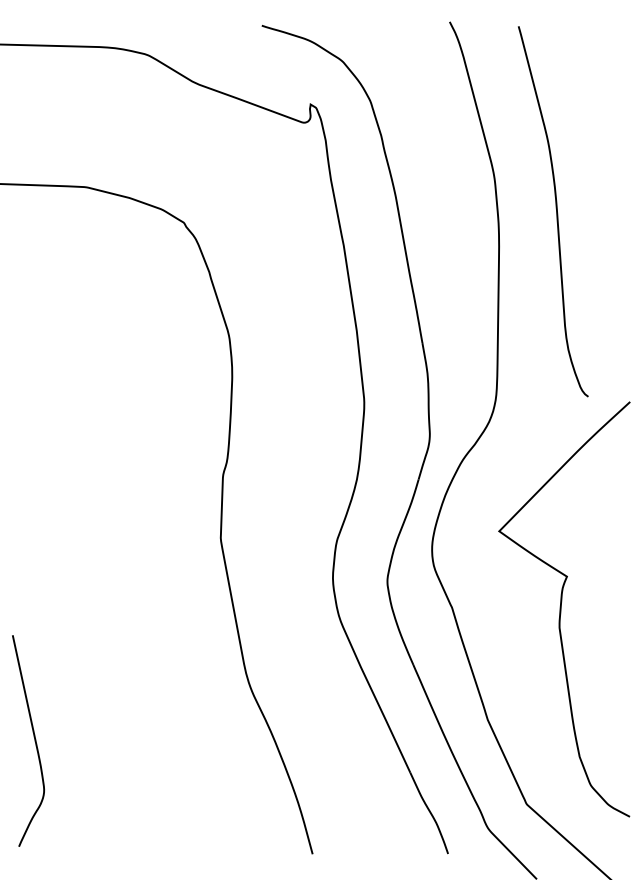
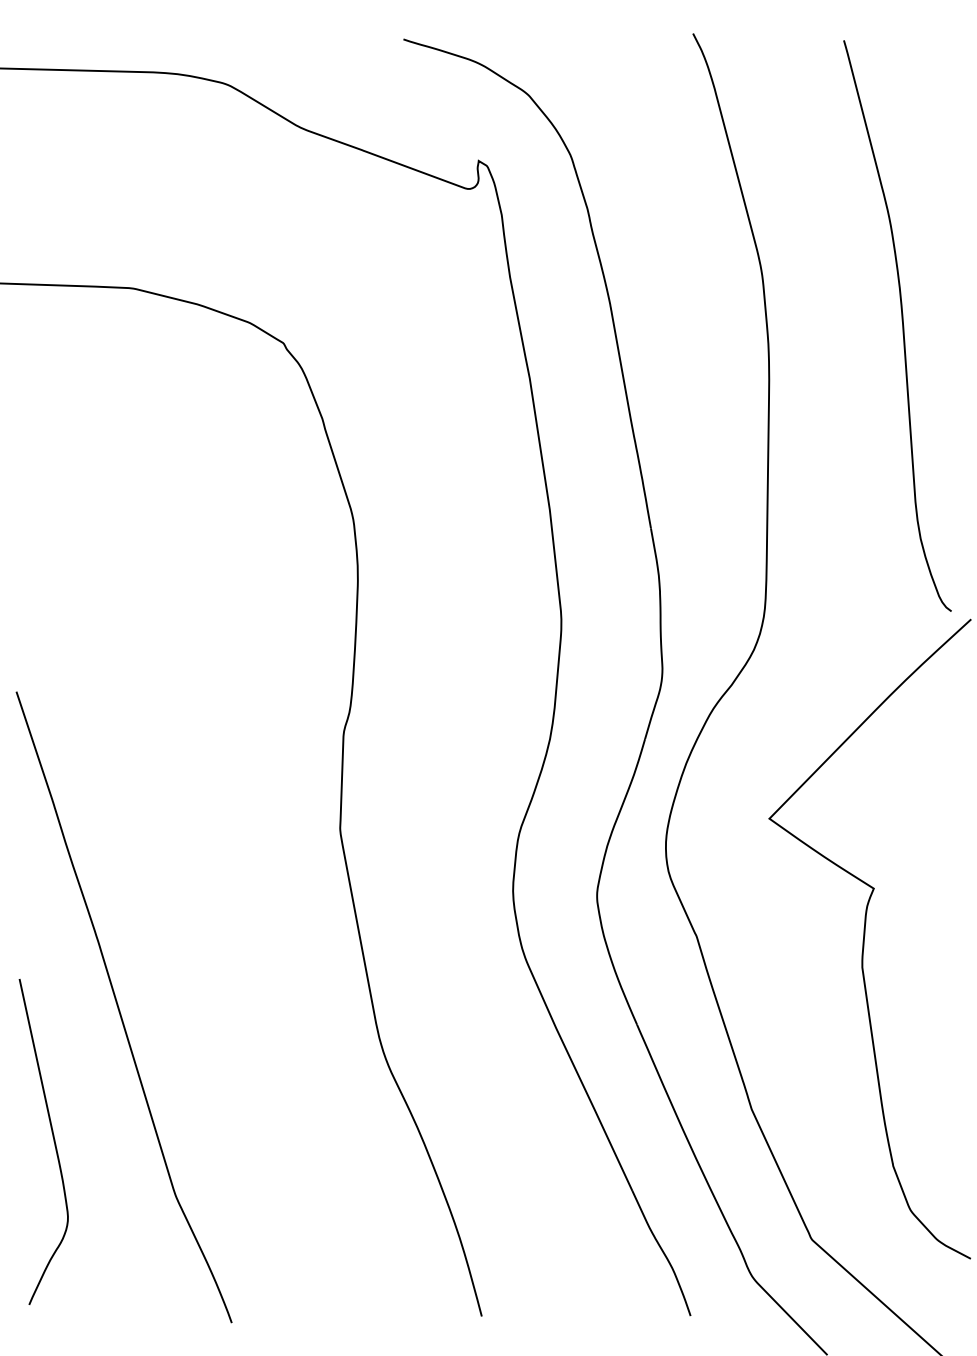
curve: (556, 211) -> (902, 325), moved
curve: (78, 655) -> (120, 1010), added

